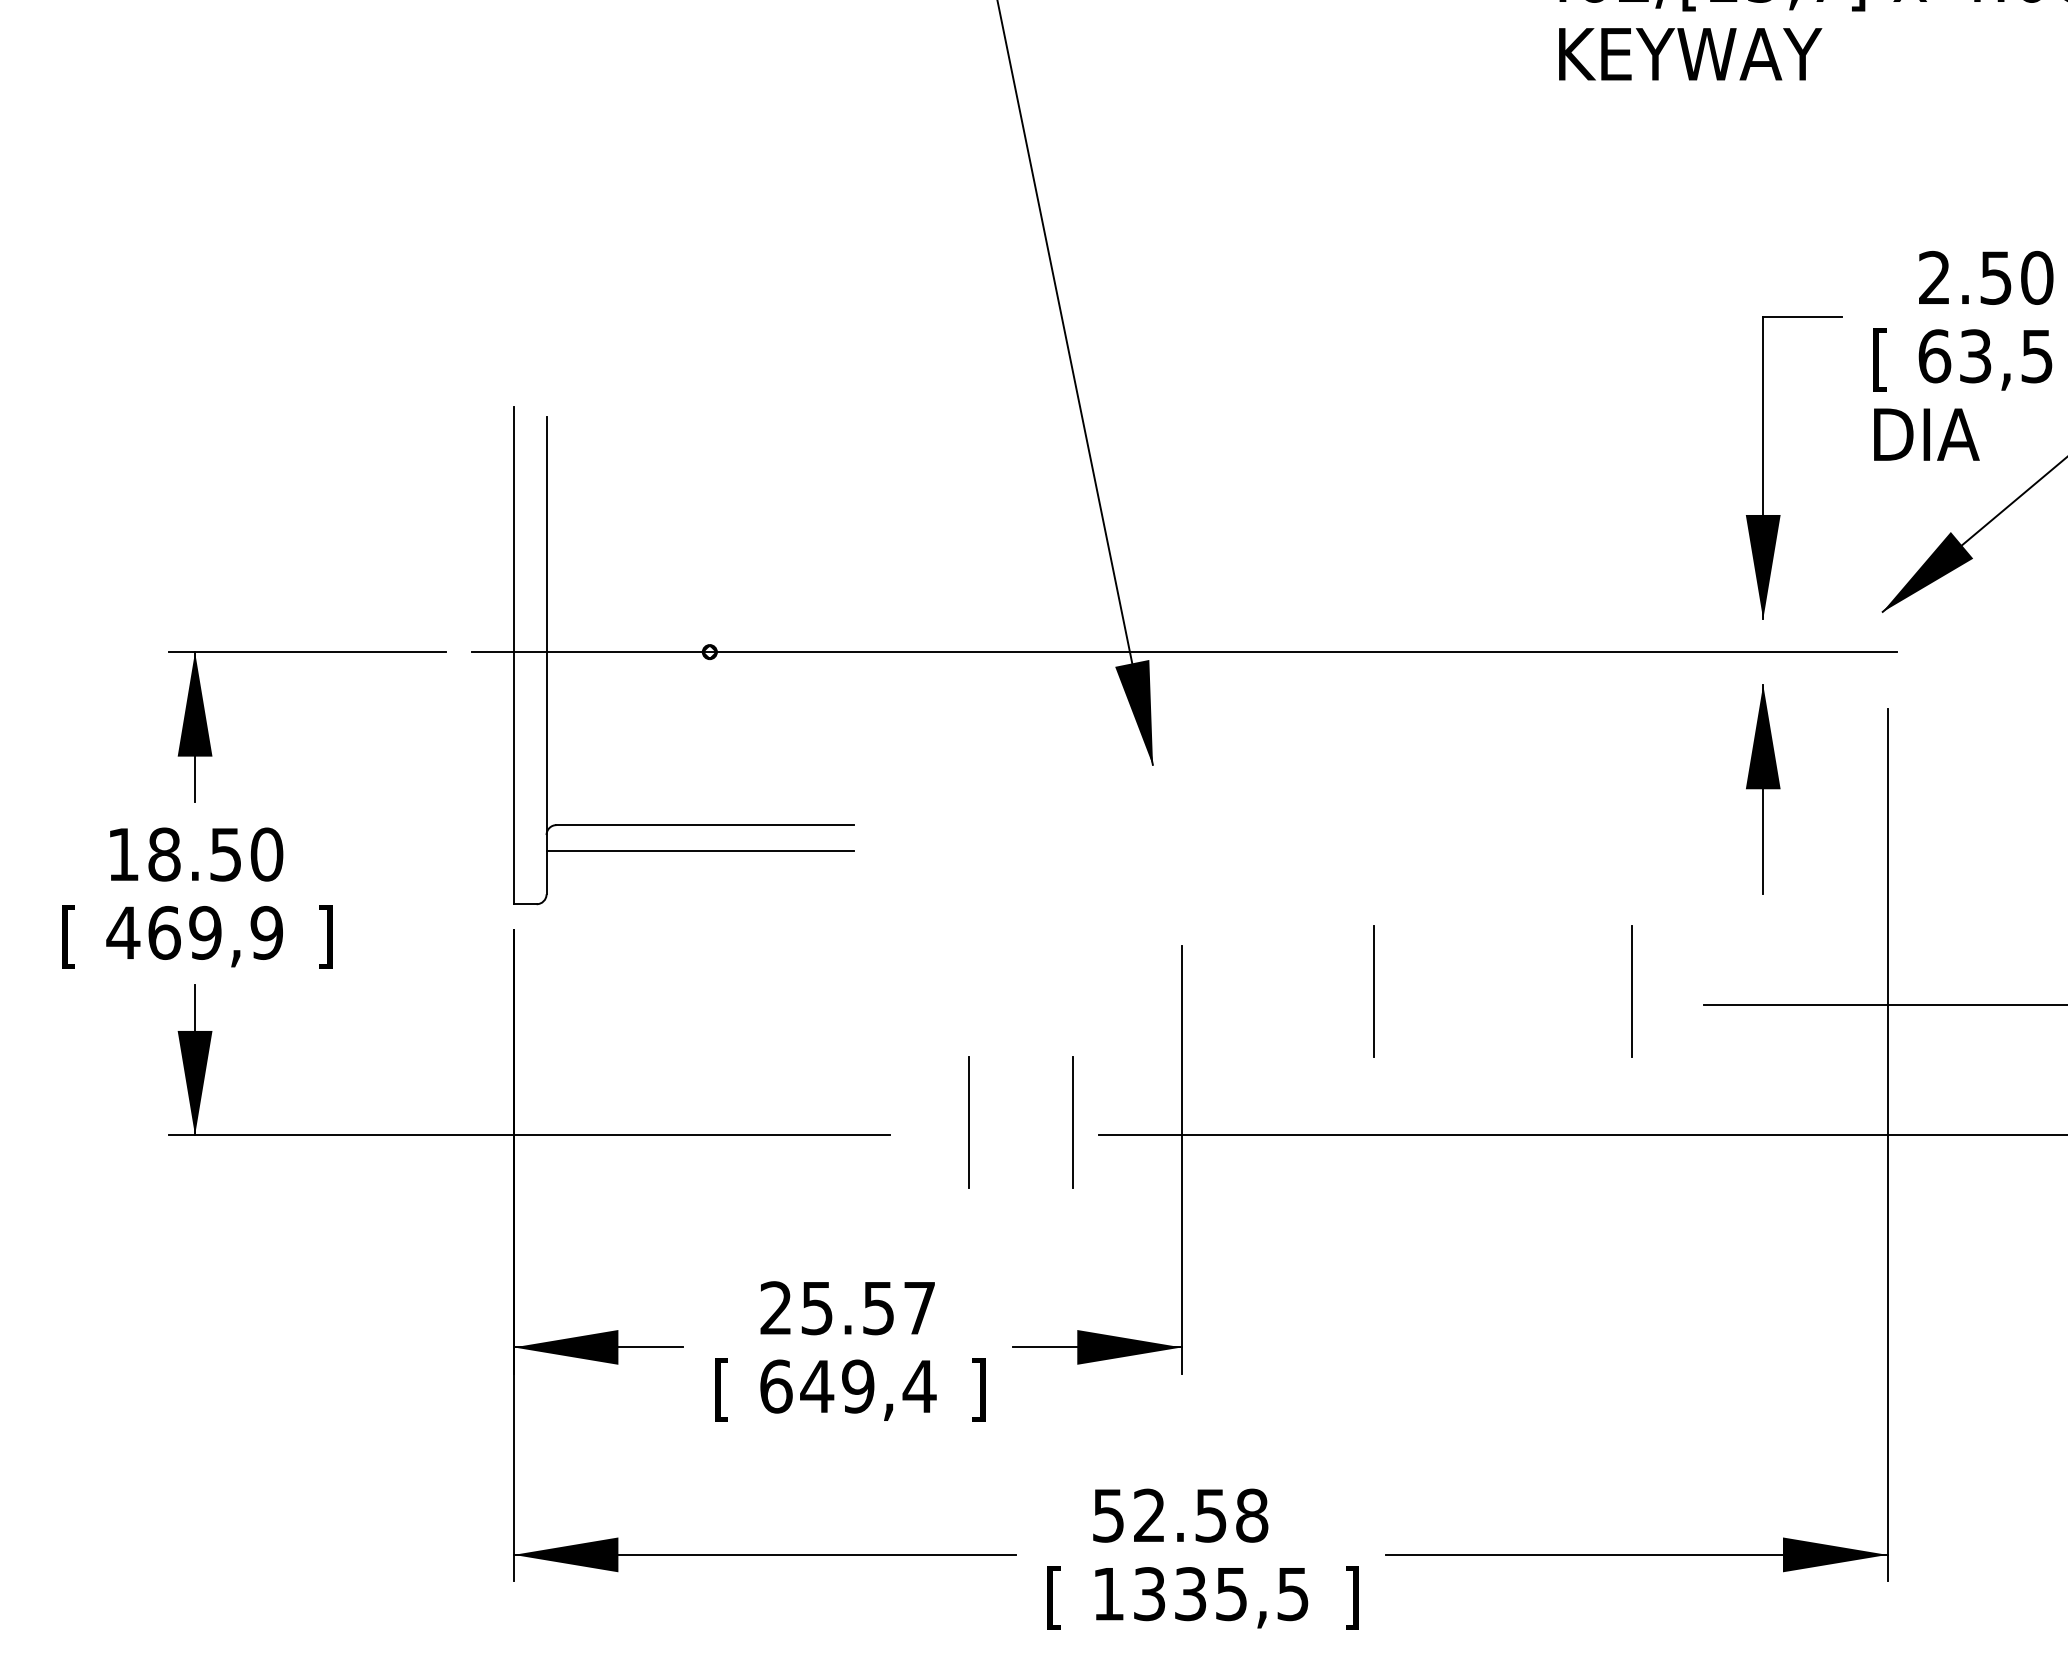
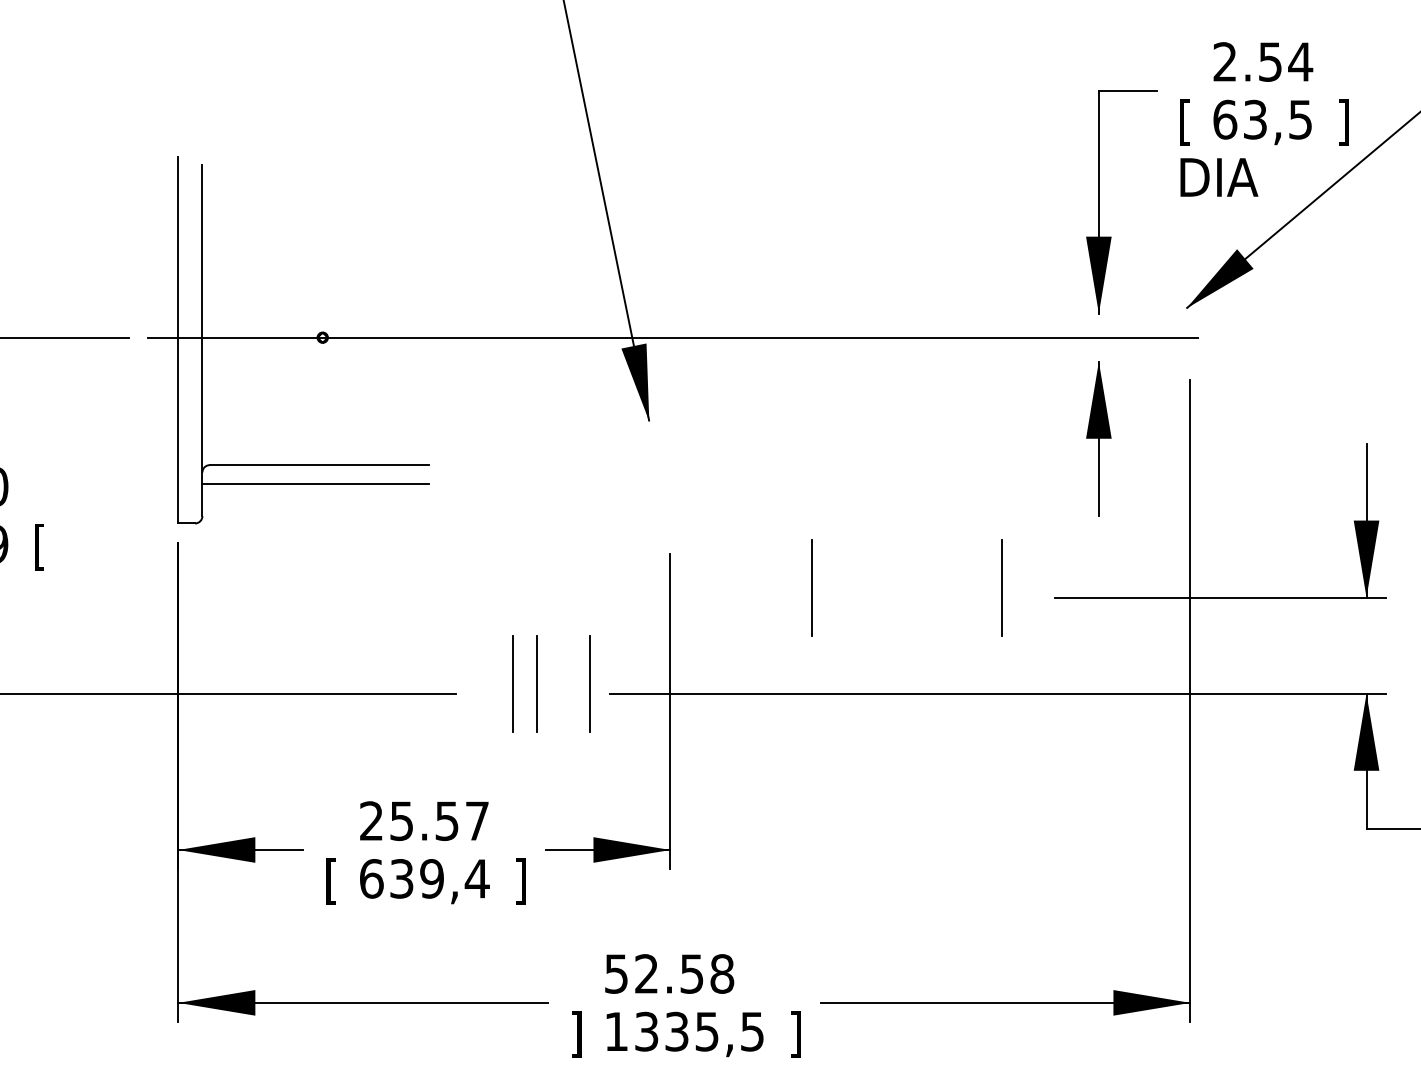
text: (2037, 277) -> (1300, 61), 2.50 -> 2.54
text: (325, 936) -> (39, 547), ] -> [
line: (1000, 1122) -> (536, 684), added
text: (817, 1386) -> (402, 878), 649,4 -> 639,4
text: (1053, 1597) -> (575, 1034), [ -> ]

